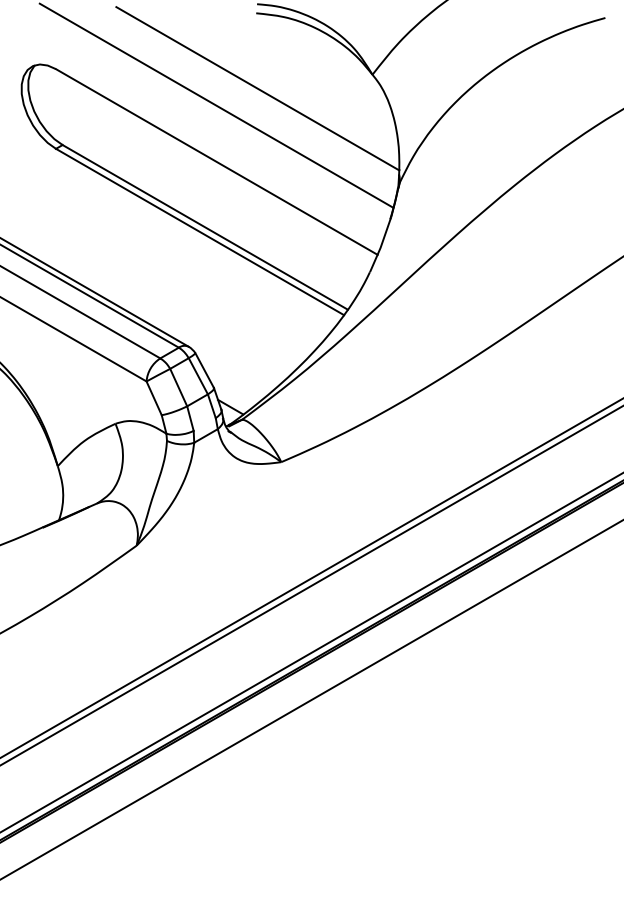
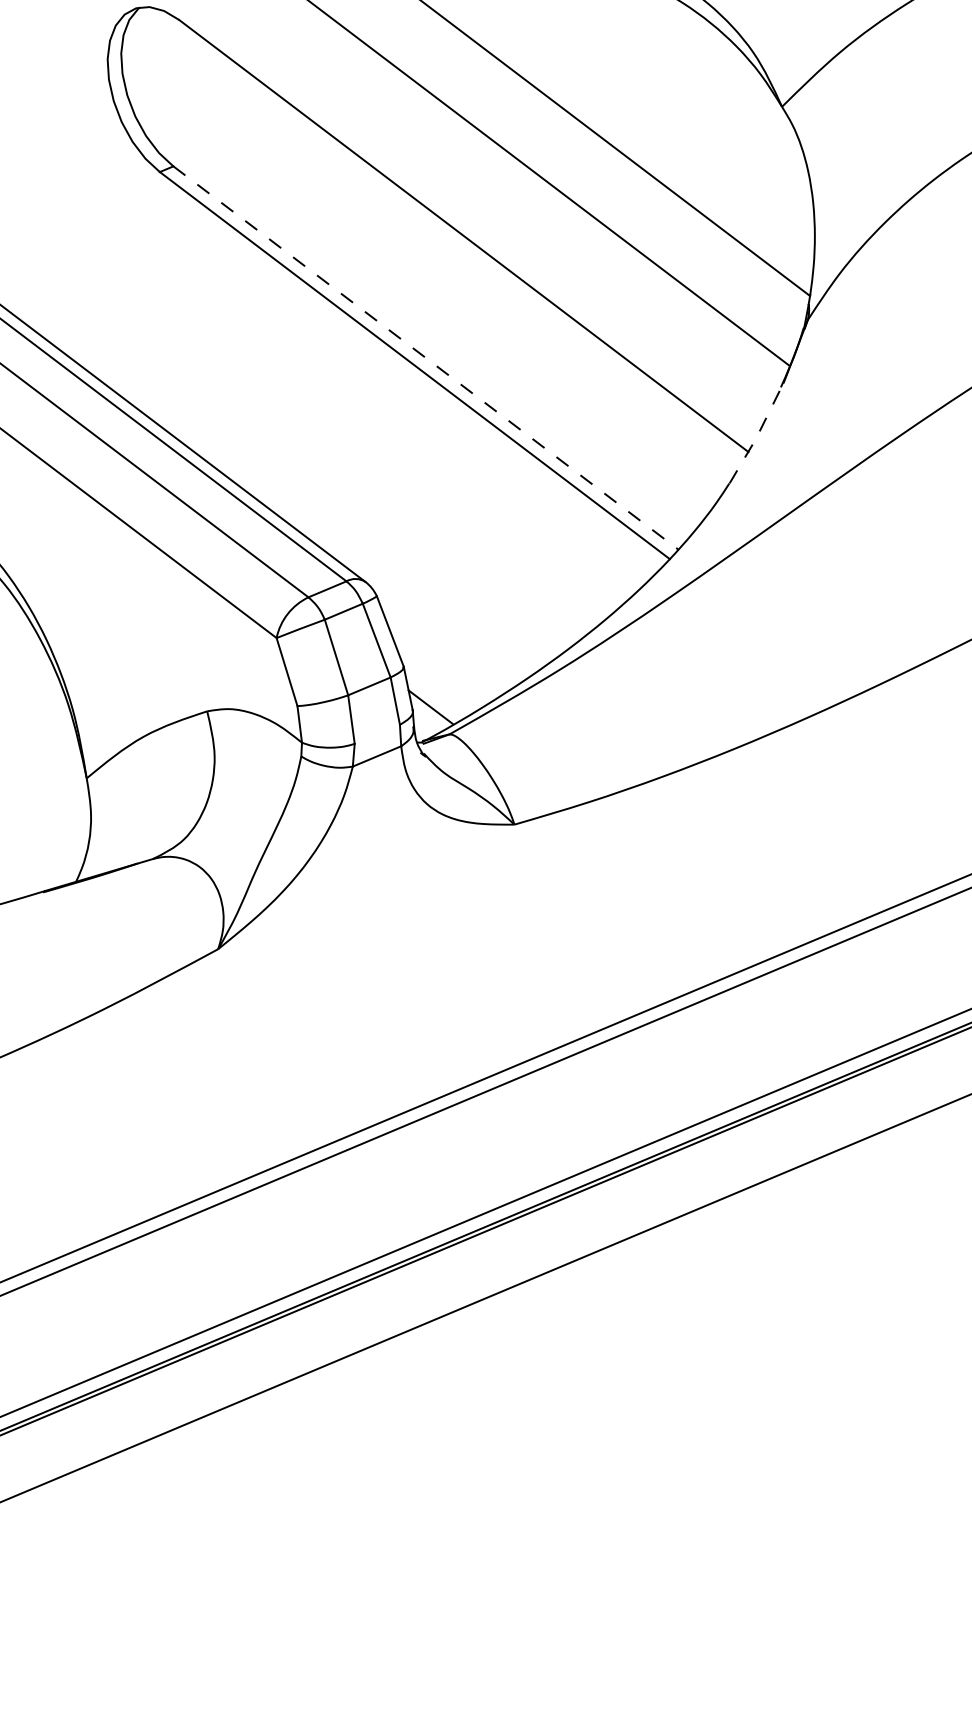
line: (205, 227) -> (426, 358), solid -> dashed
line: (381, 245) -> (758, 435), solid -> dashed

